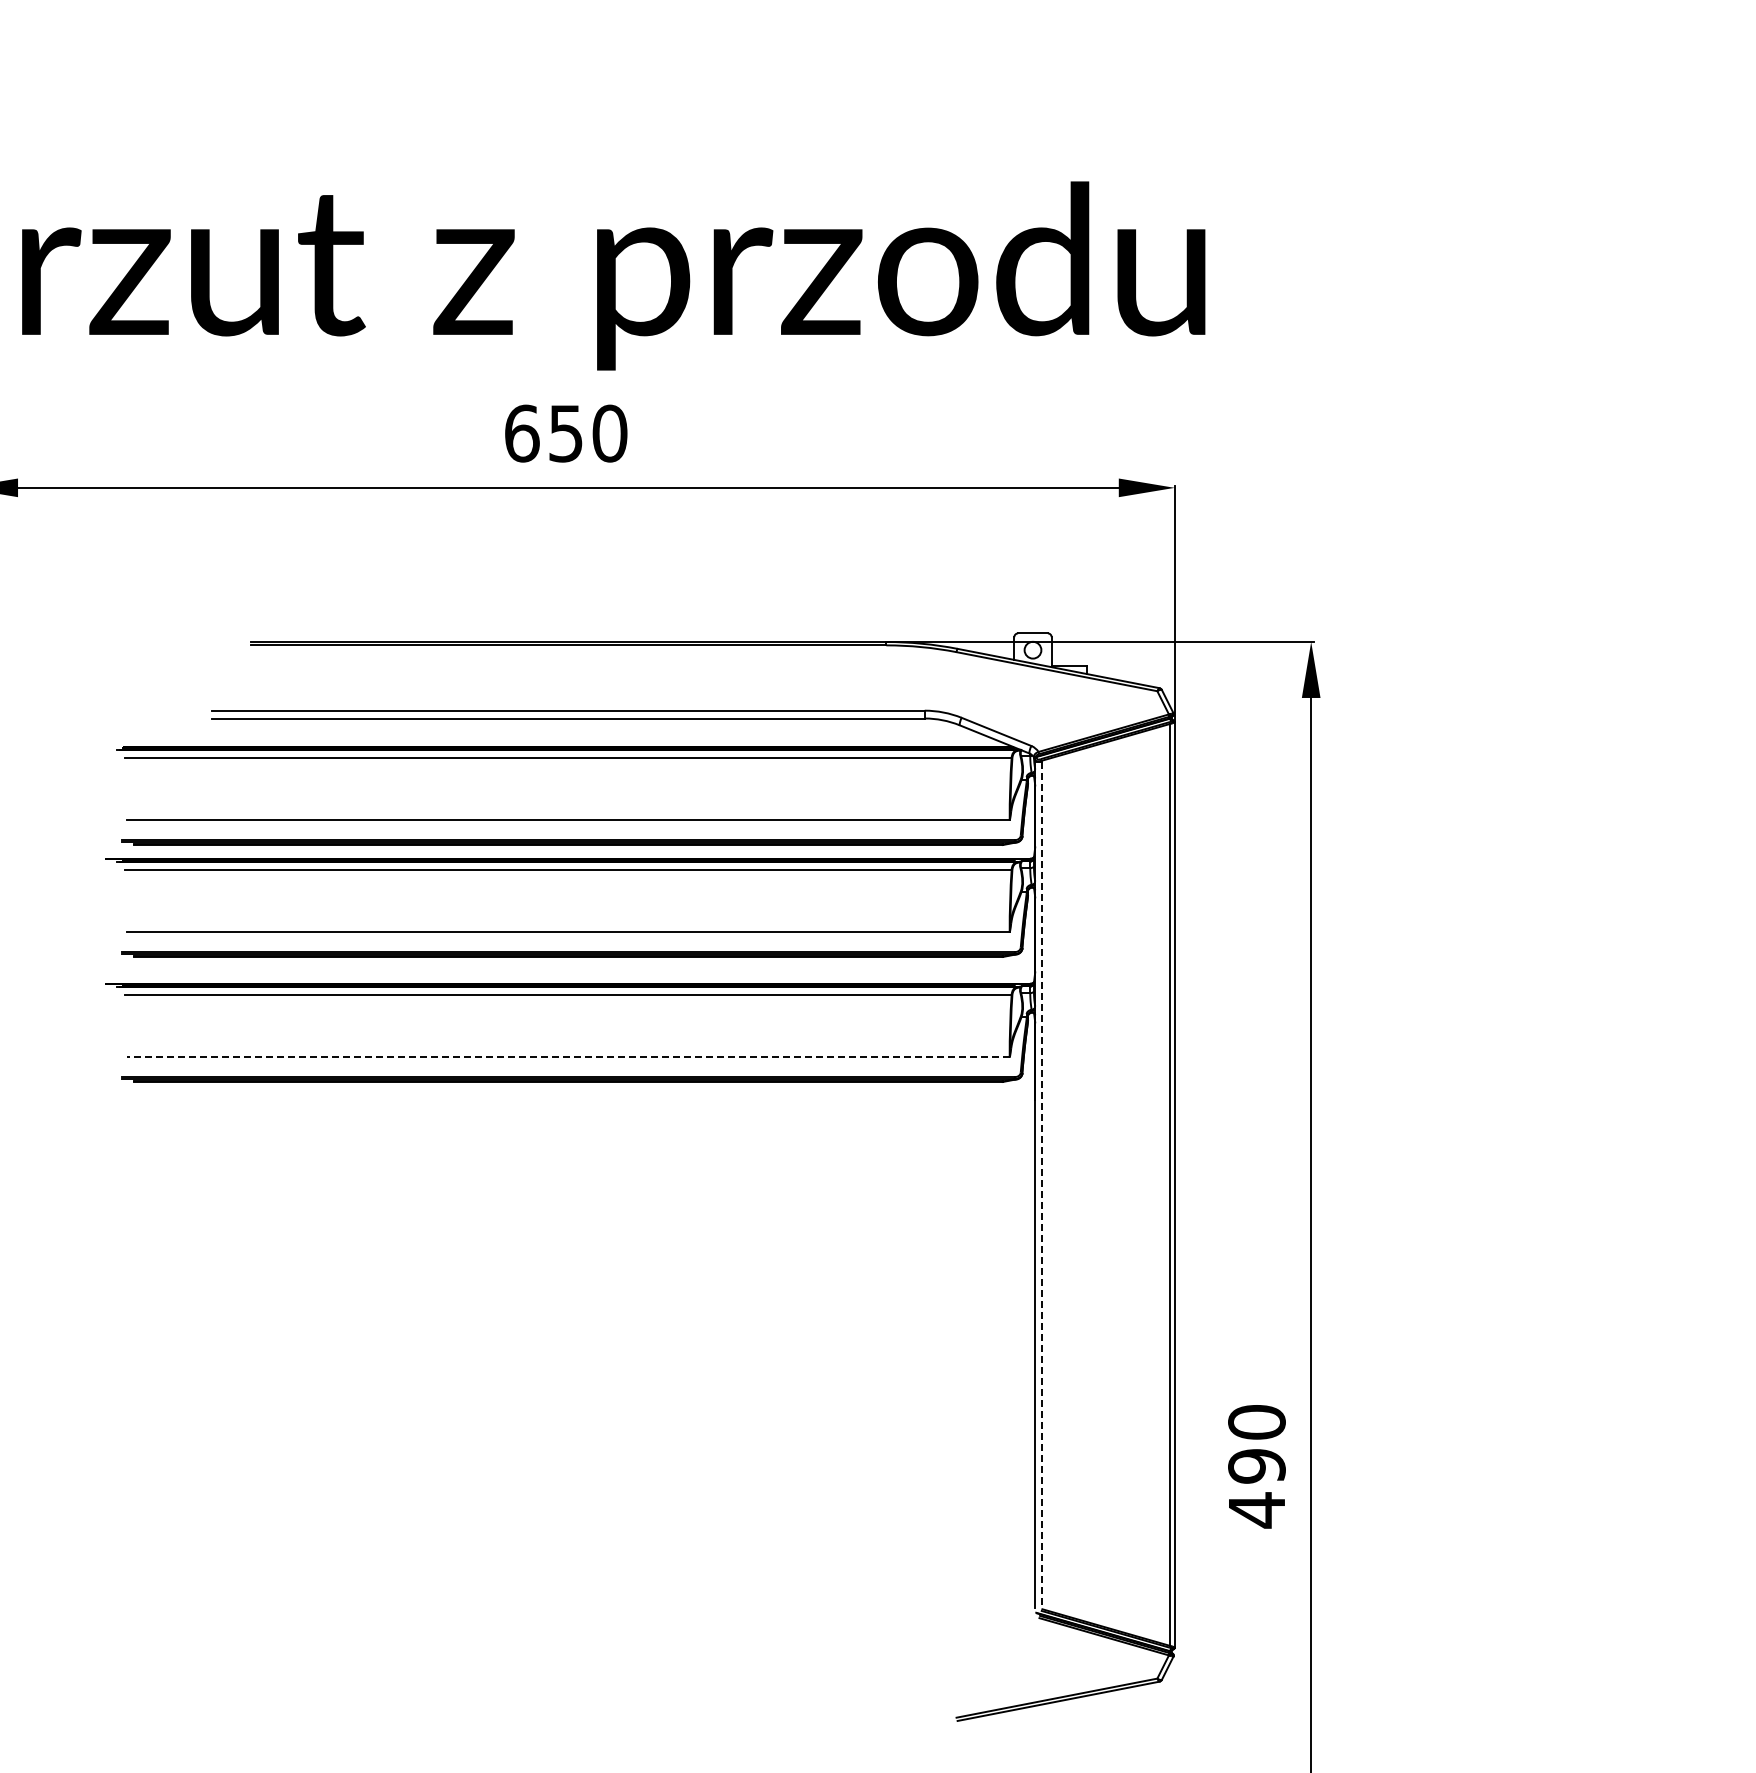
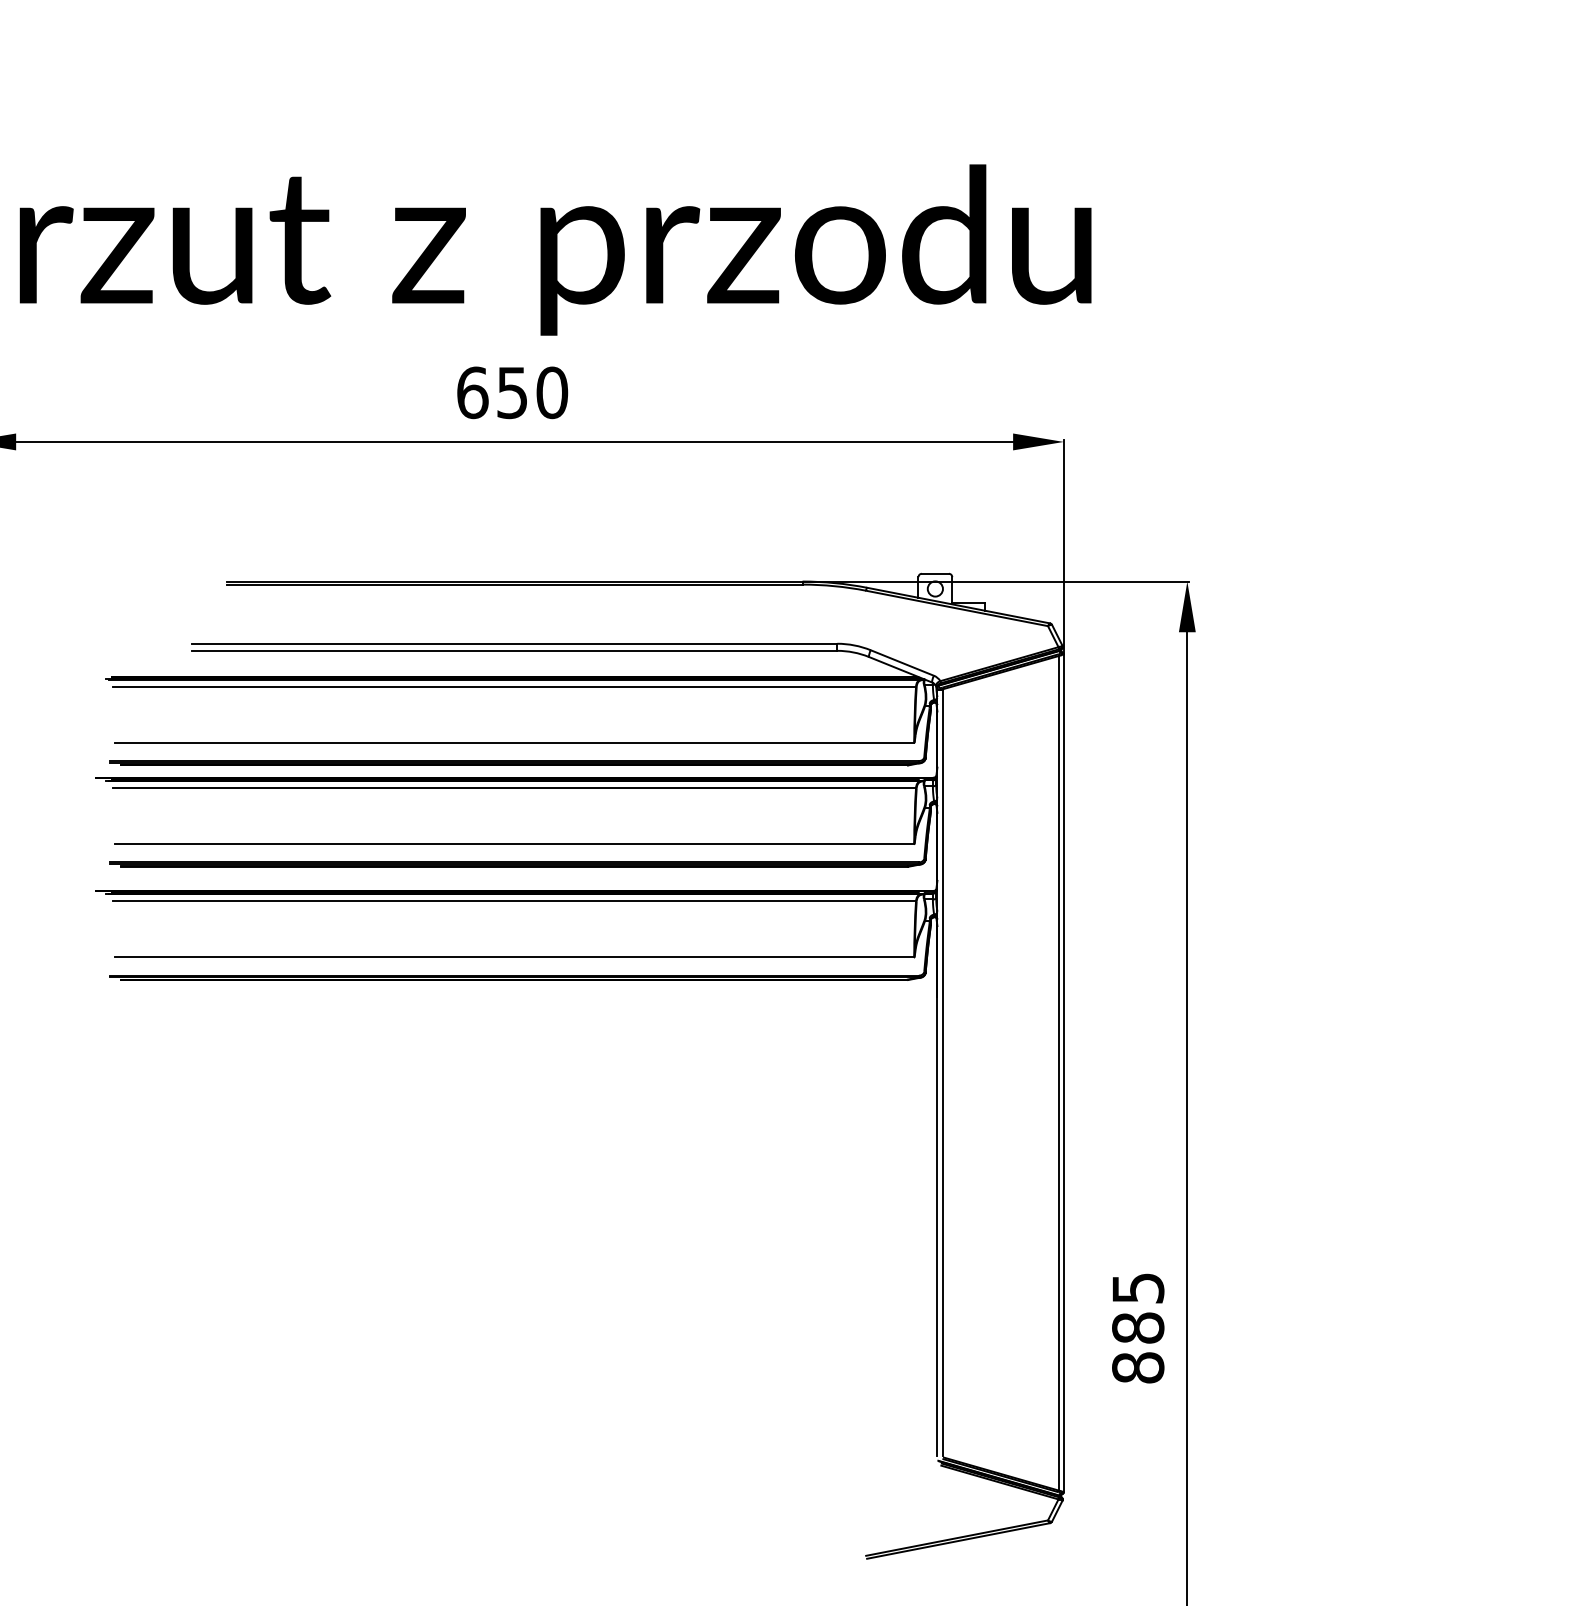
line: (567, 1056) -> (513, 956), dashed -> solid
line: (1041, 1184) -> (943, 1072), dashed -> solid
text: (1256, 1466) -> (1137, 1328), 490 -> 885

